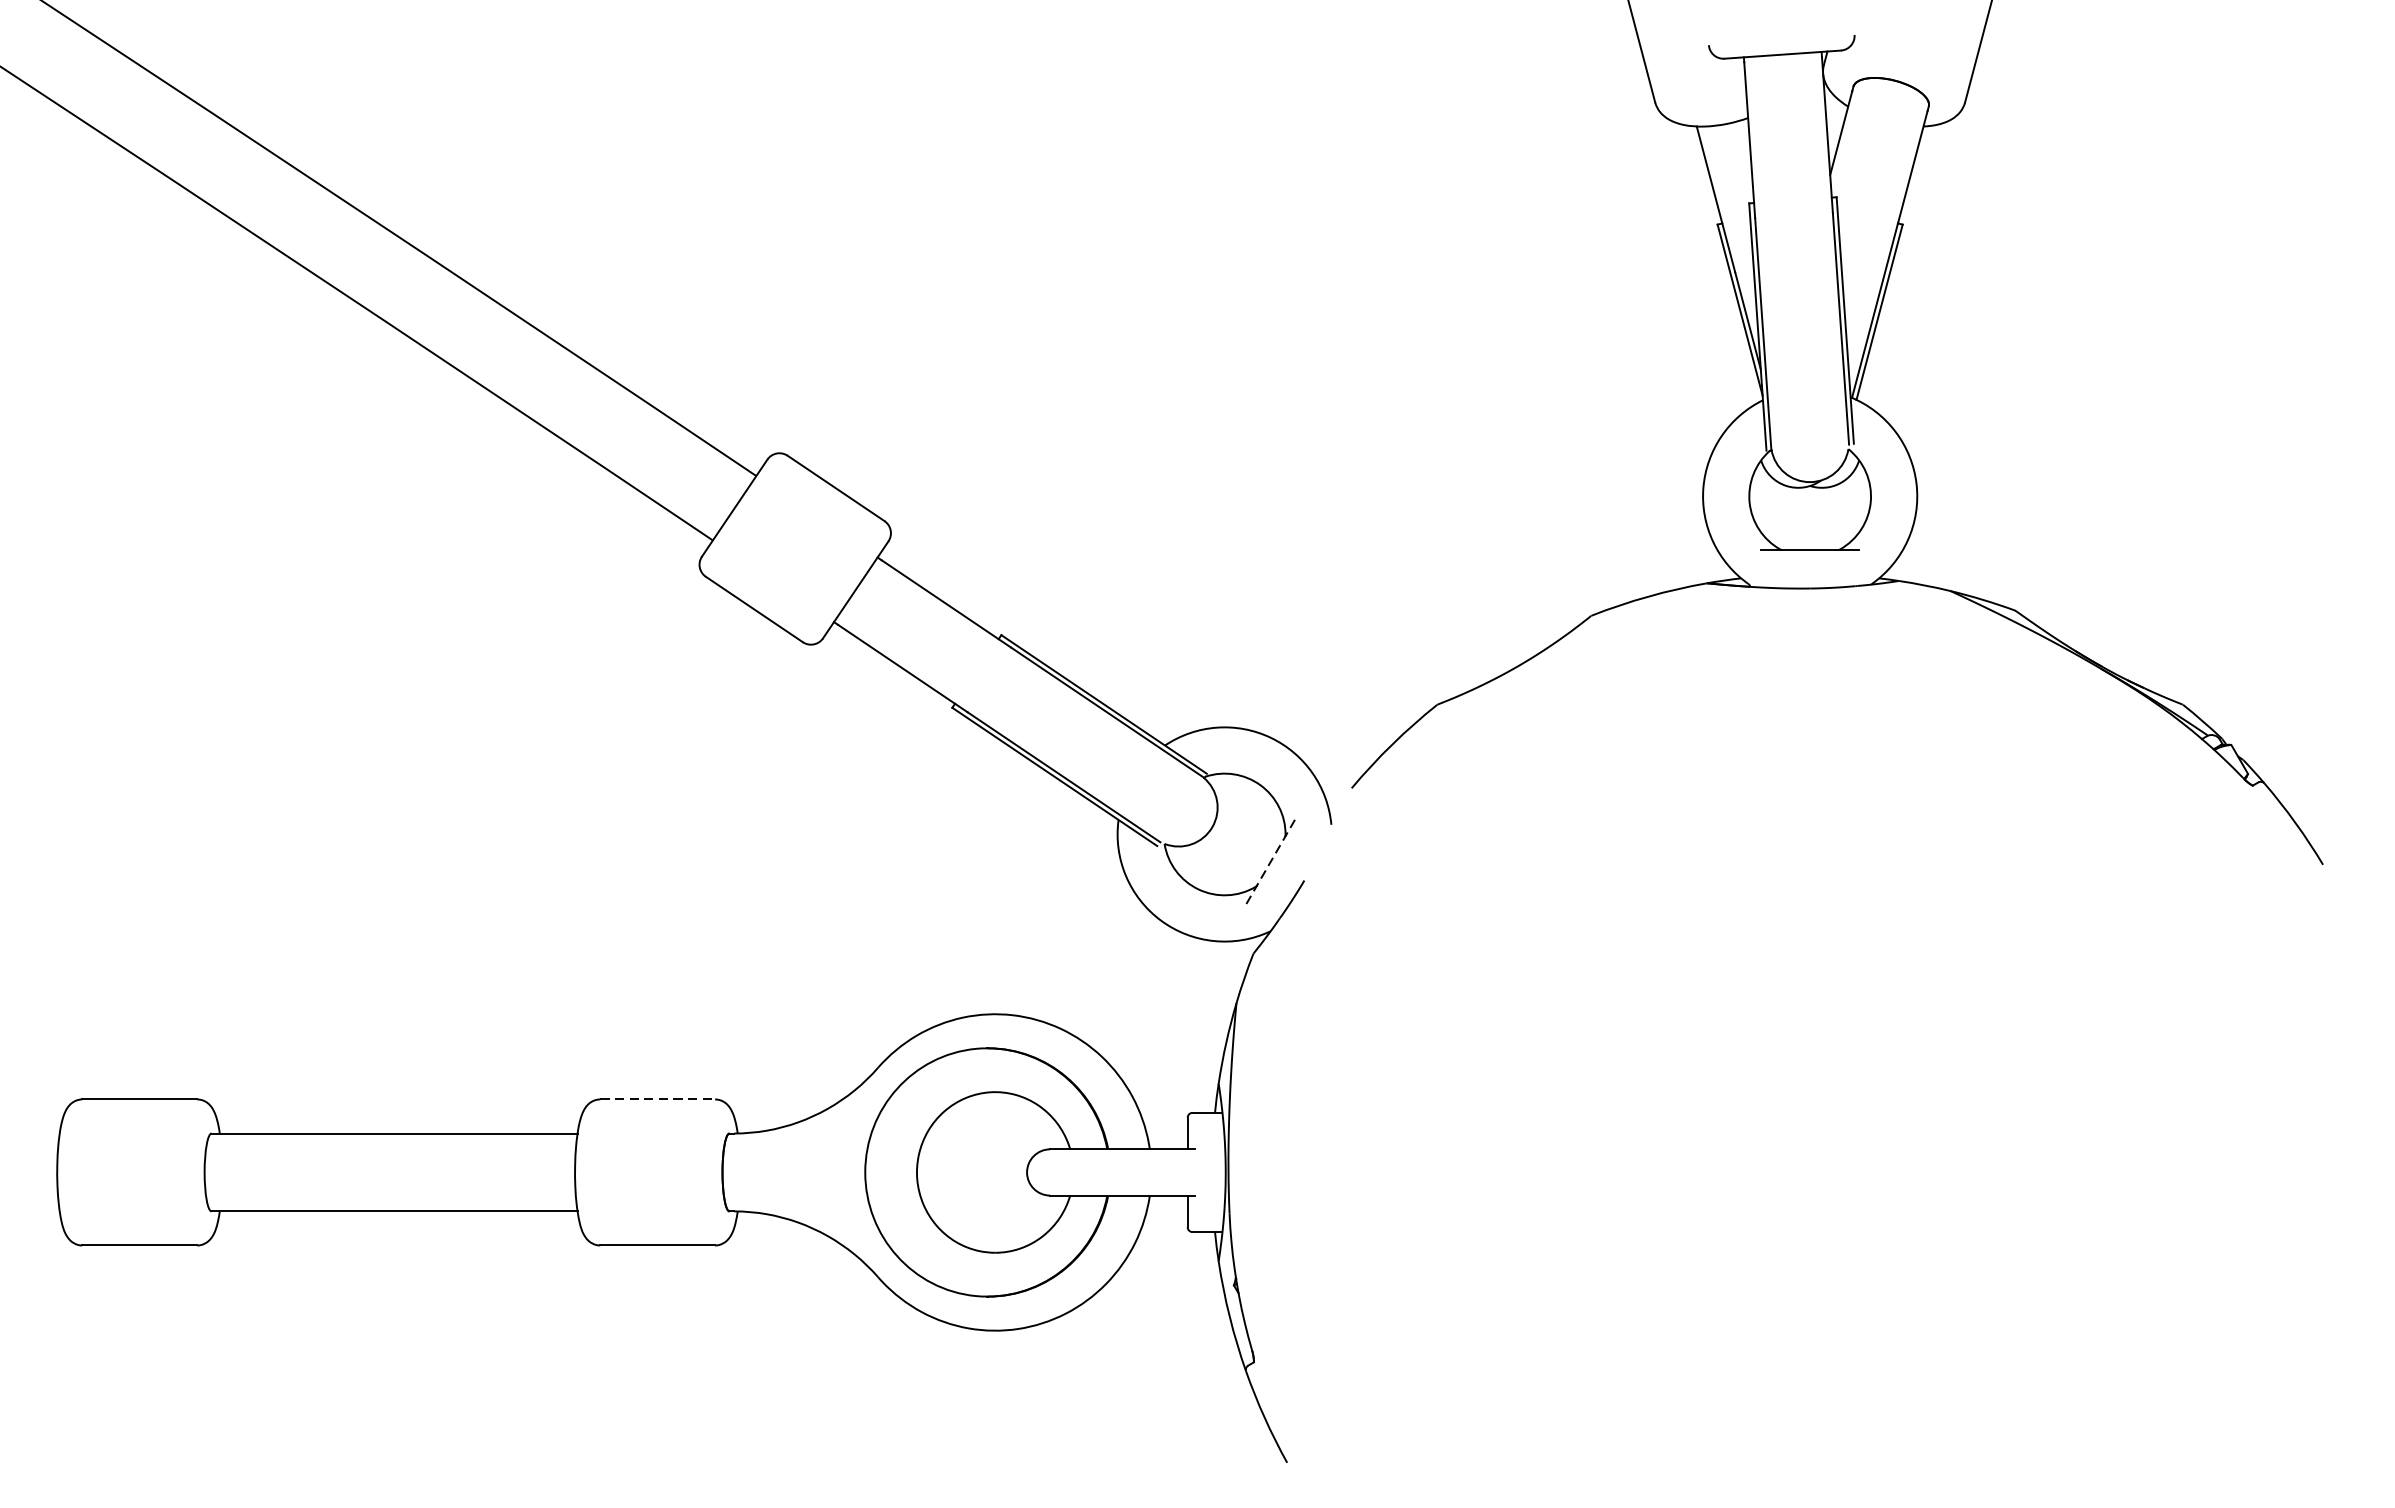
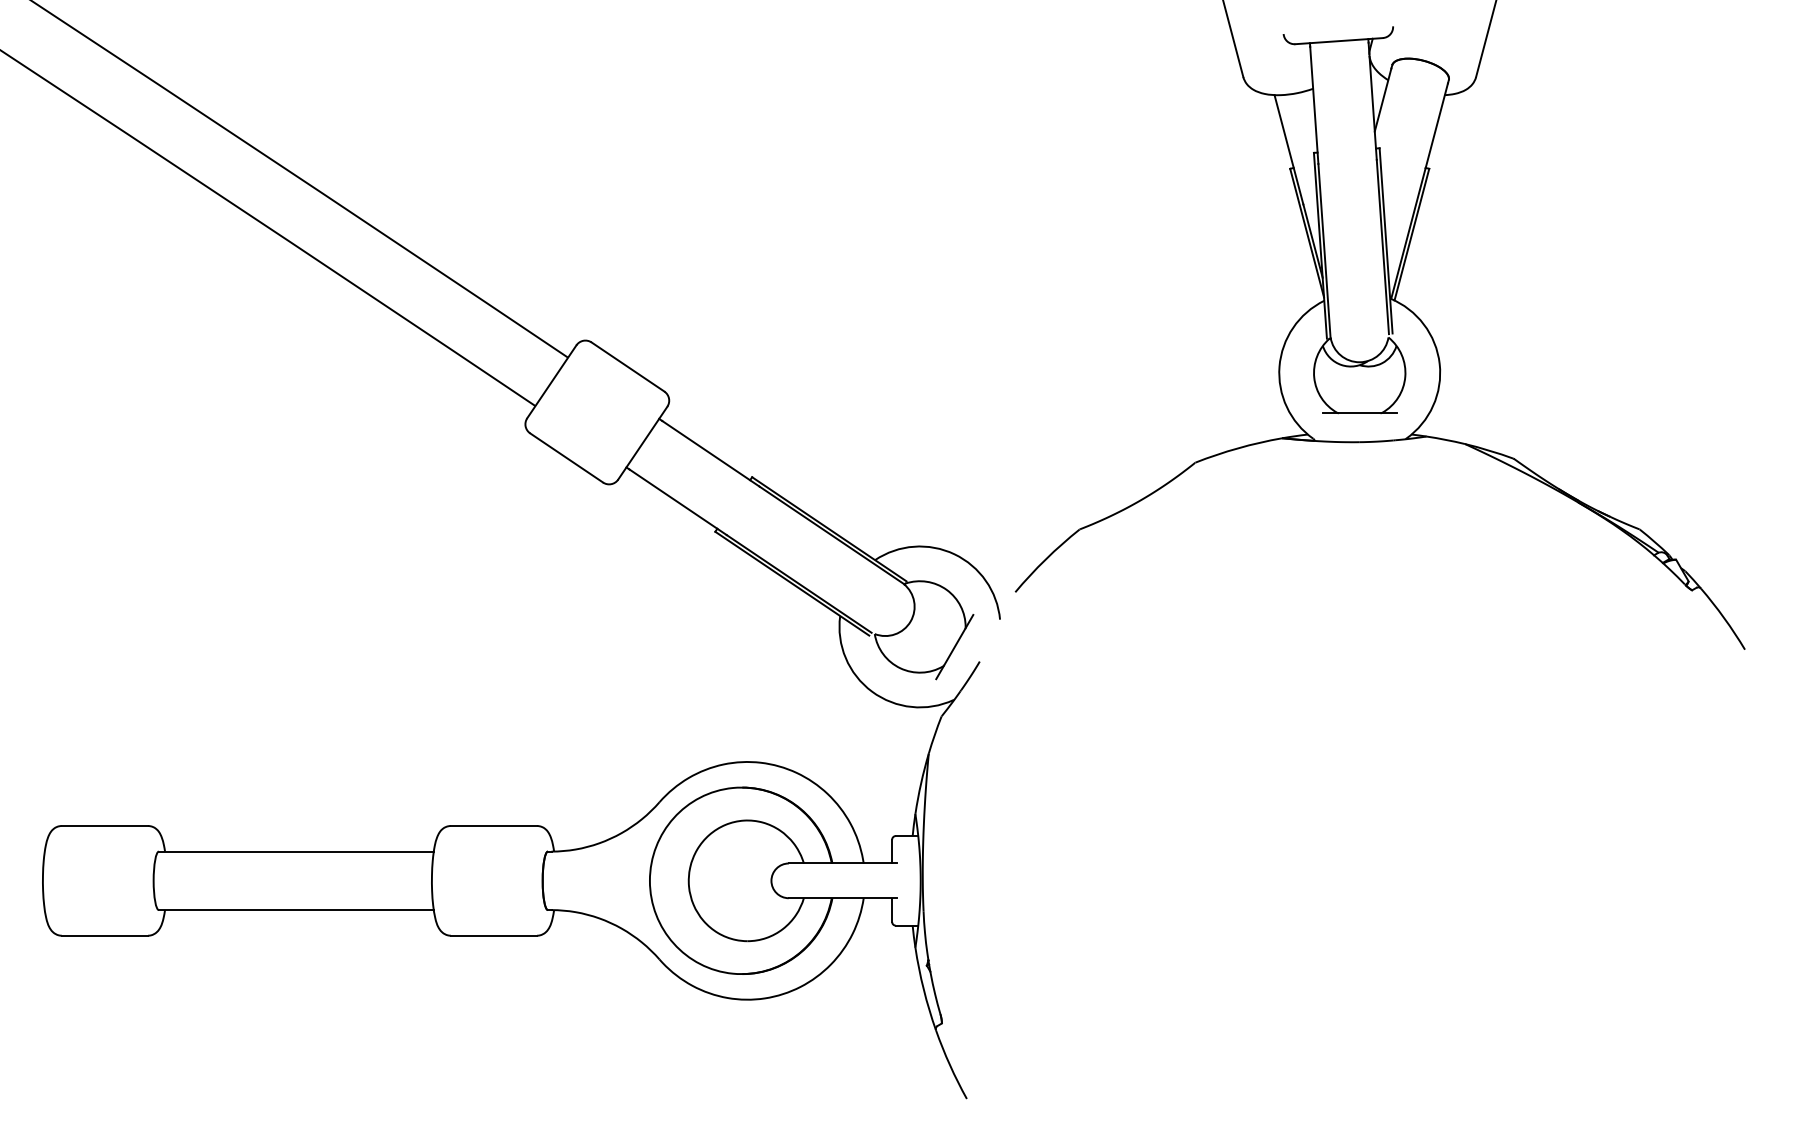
line: (1272, 860) -> (955, 646), dashed -> solid
line: (658, 1098) -> (494, 825), dashed -> solid

